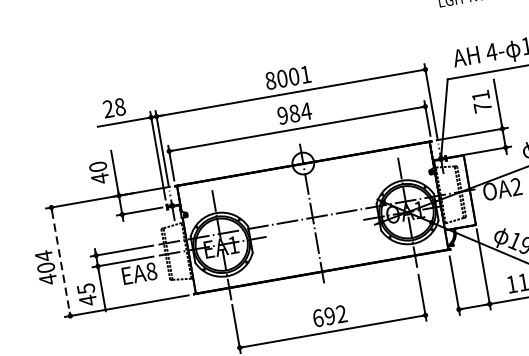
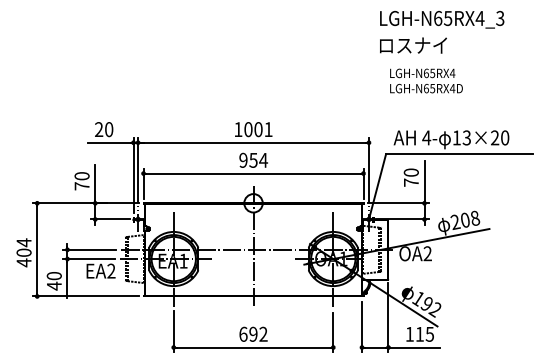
text: (270, 80) -> (238, 129), 8001 -> 1001
text: (479, 95) -> (410, 172), 71 -> 70
text: (120, 106) -> (109, 129), 28 -> 20
text: (294, 112) -> (253, 159), 984 -> 954
text: (99, 177) -> (81, 185), 40 -> 70
line: (61, 261) -> (37, 249), dashed -> solid
text: (151, 270) -> (111, 270), EA8 -> EA2
text: (85, 289) -> (53, 276), 45 -> 40

